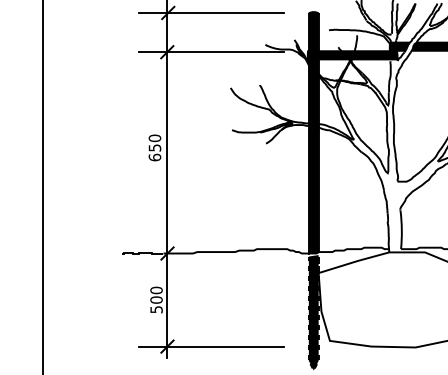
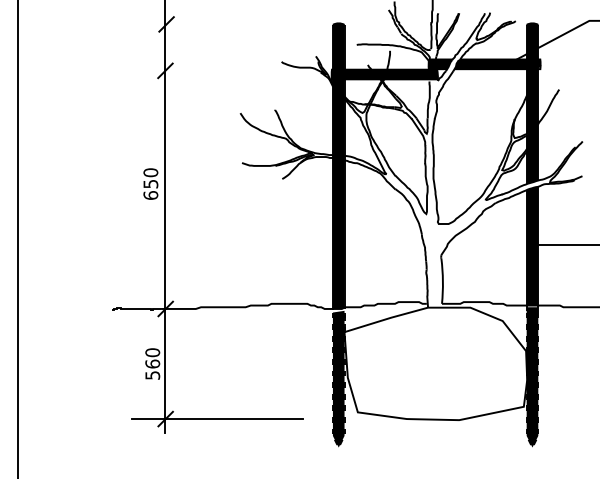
line: (211, 13) -> (217, 24), removed
line: (211, 51) -> (217, 70), removed
text: (156, 299) -> (152, 363), 500 -> 560

